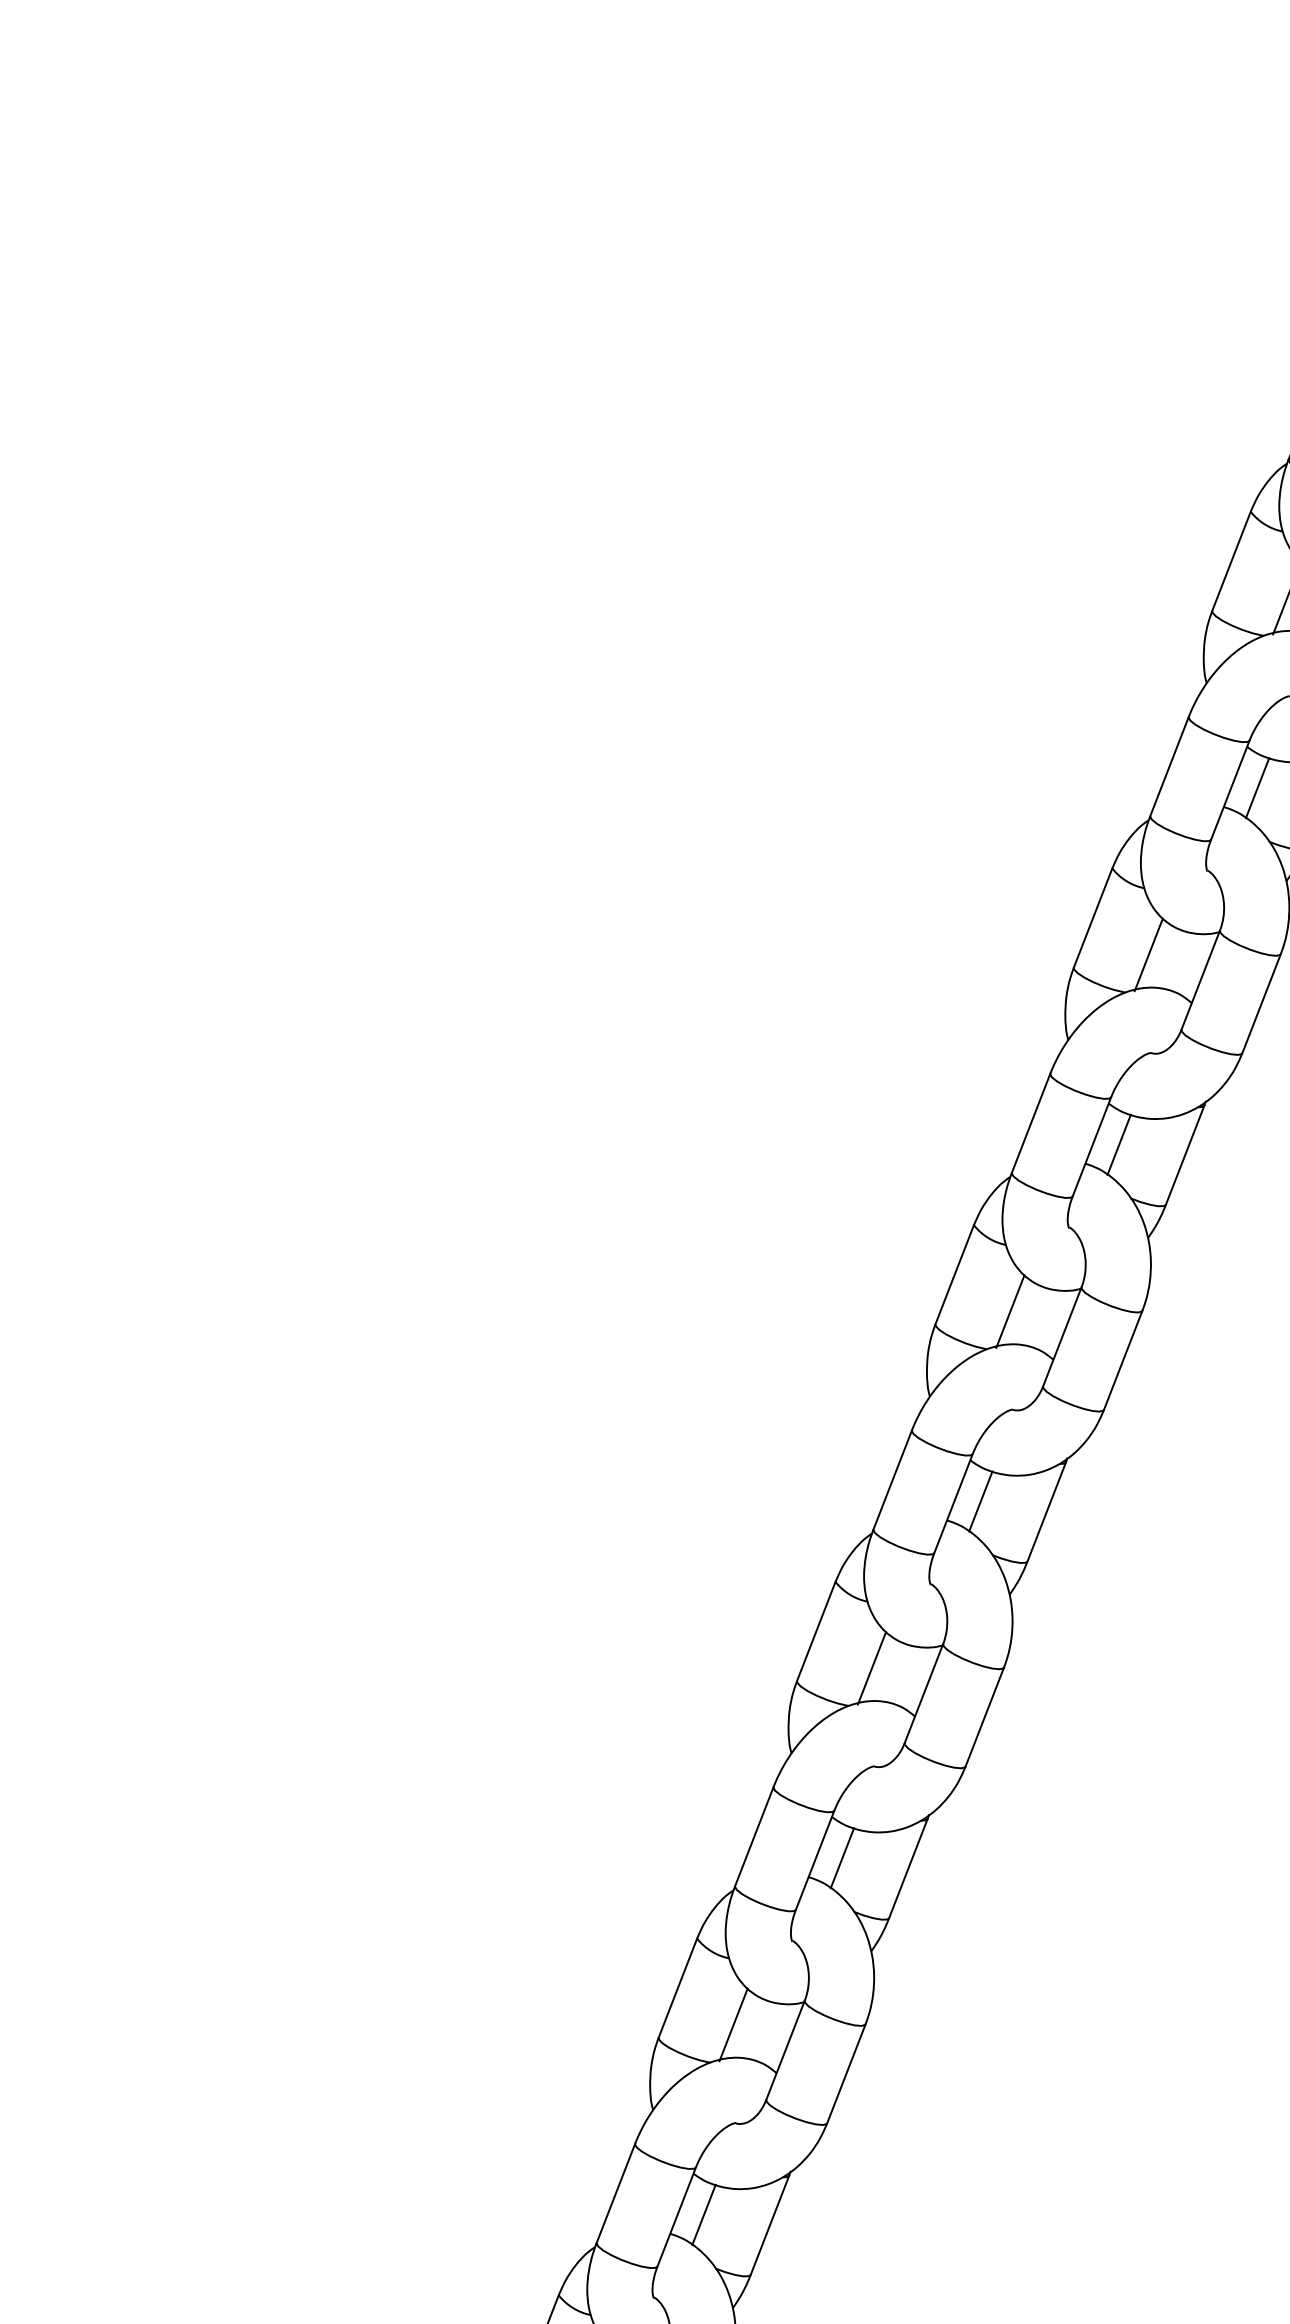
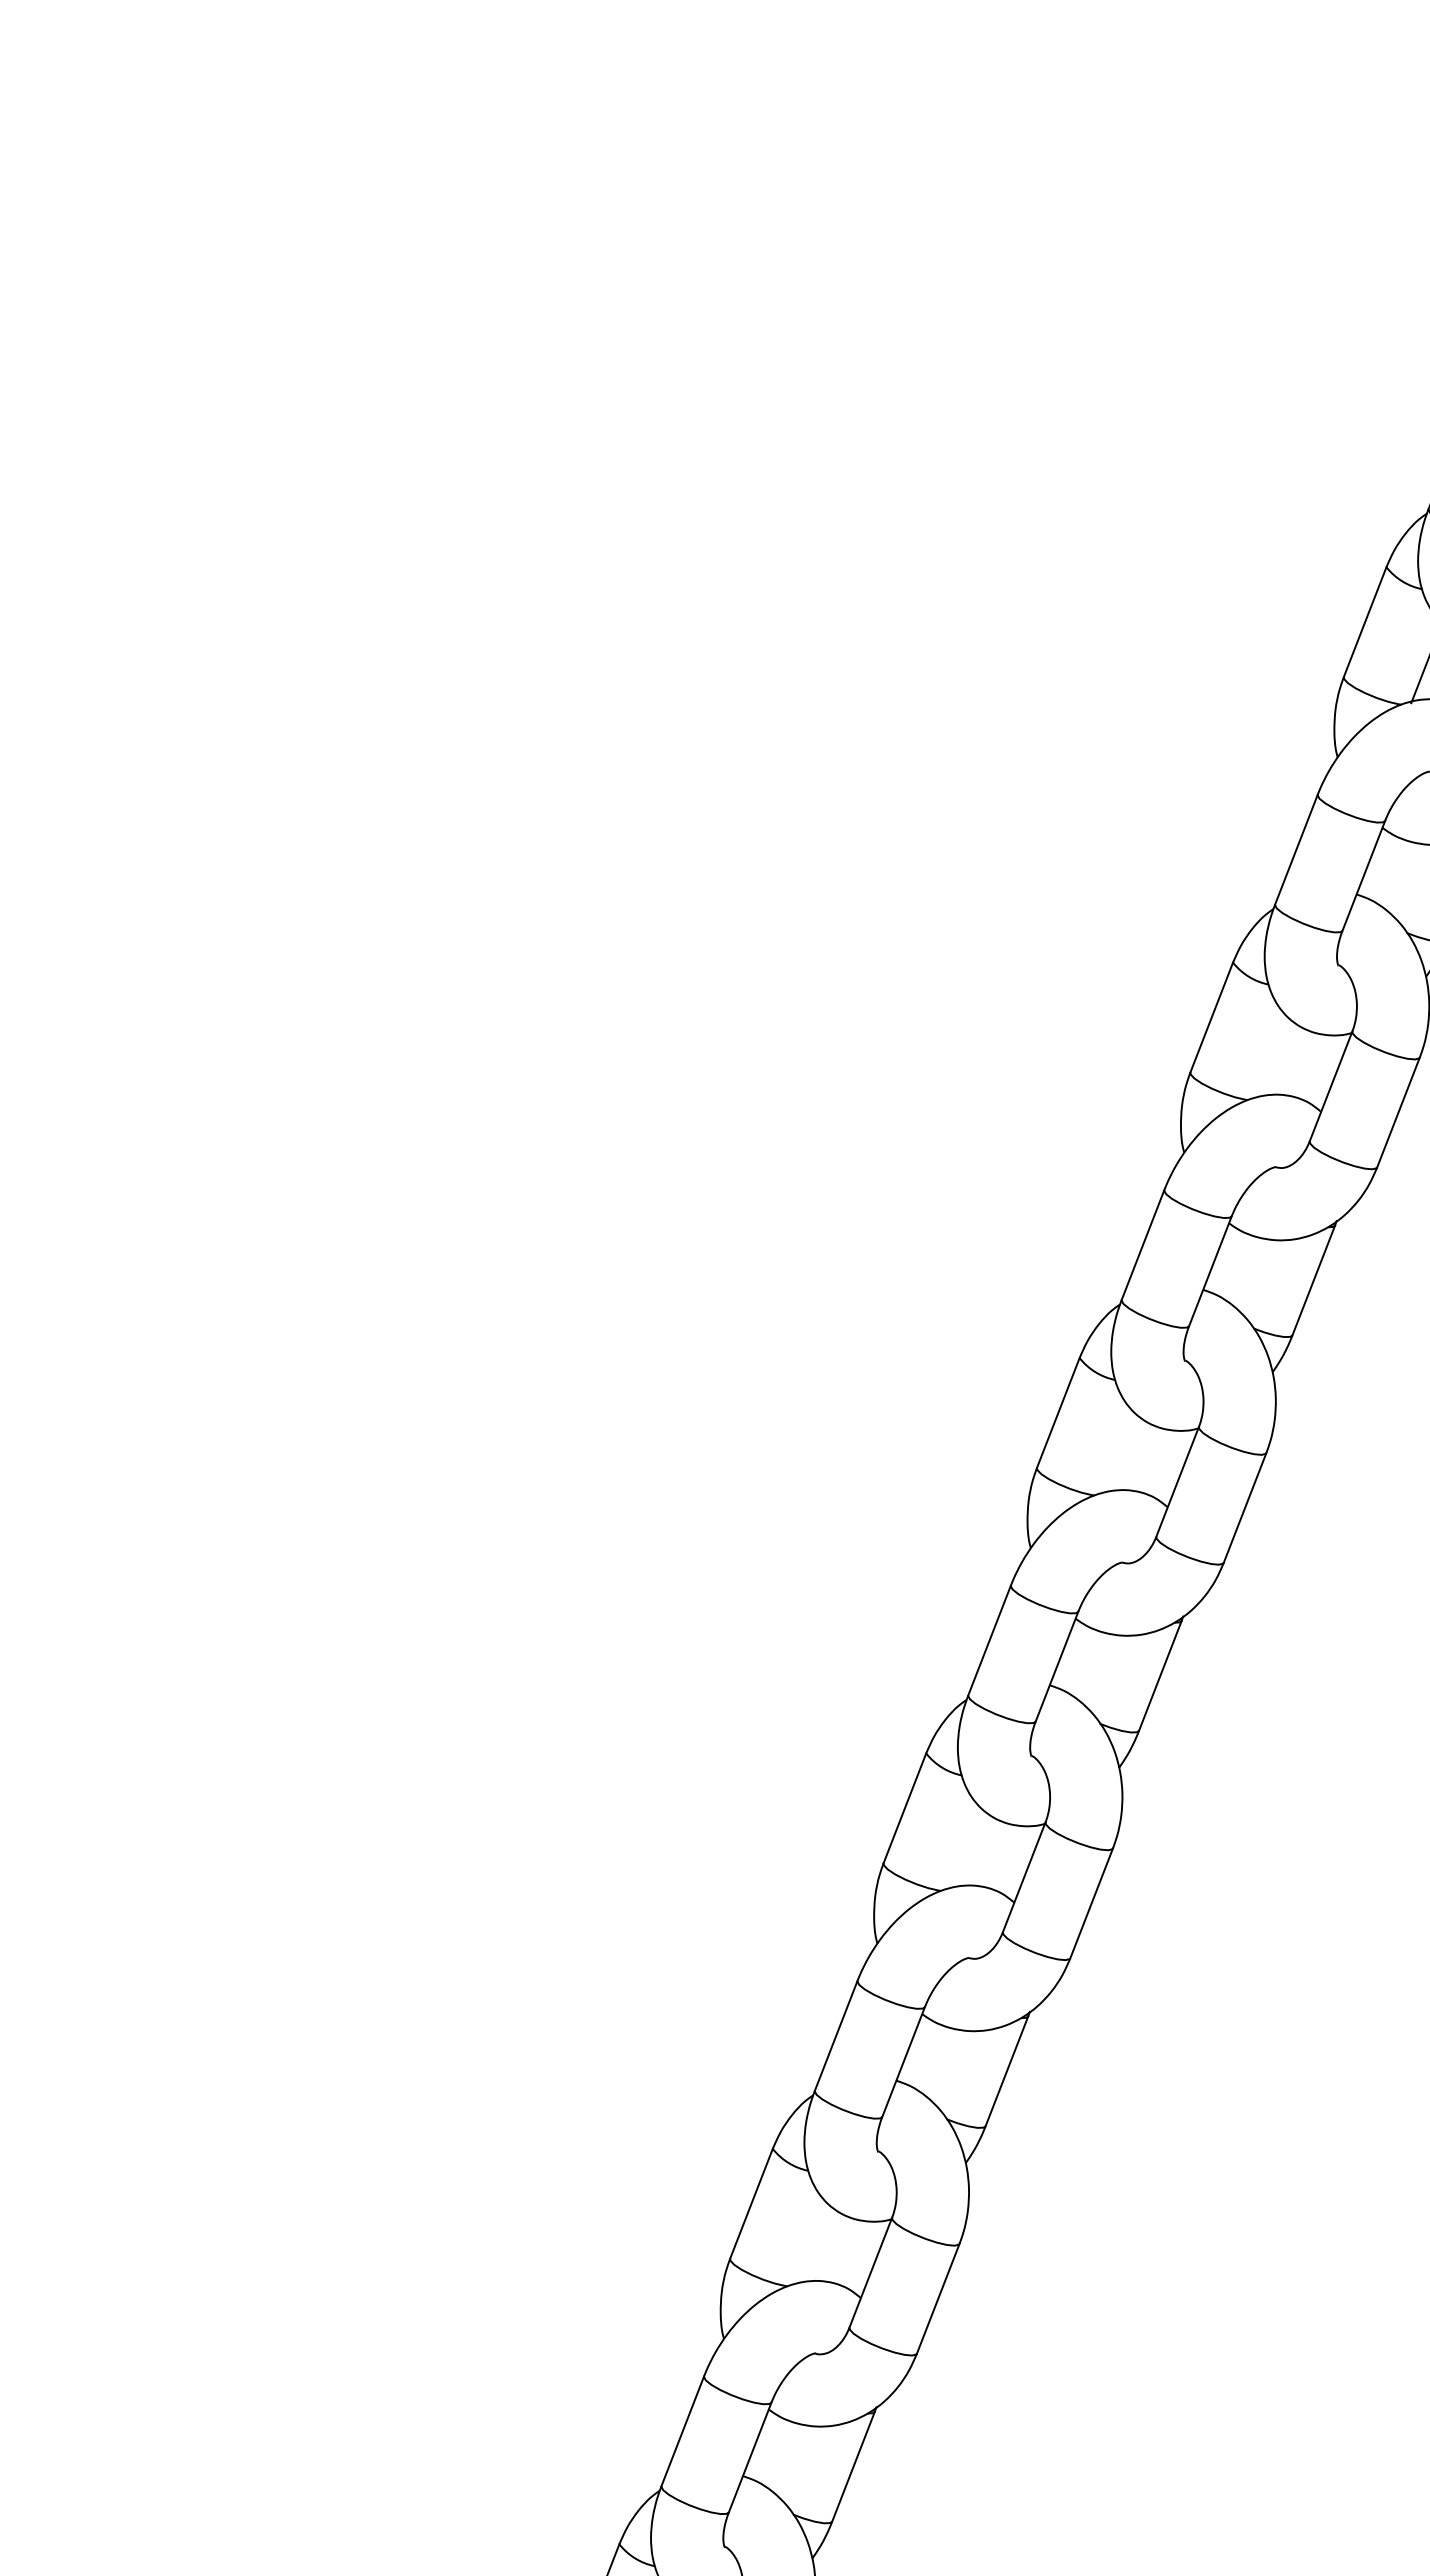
line: (1257, 788) -> (1394, 873), removed
line: (1148, 954) -> (1273, 1058), removed
line: (1119, 1144) -> (1240, 1268), removed
line: (1009, 1311) -> (1119, 1453), removed
line: (981, 1501) -> (1087, 1664), removed
line: (871, 1668) -> (966, 1849), removed
line: (842, 1857) -> (933, 2059), removed
line: (732, 2024) -> (812, 2244), removed
line: (704, 2214) -> (780, 2454), removed

